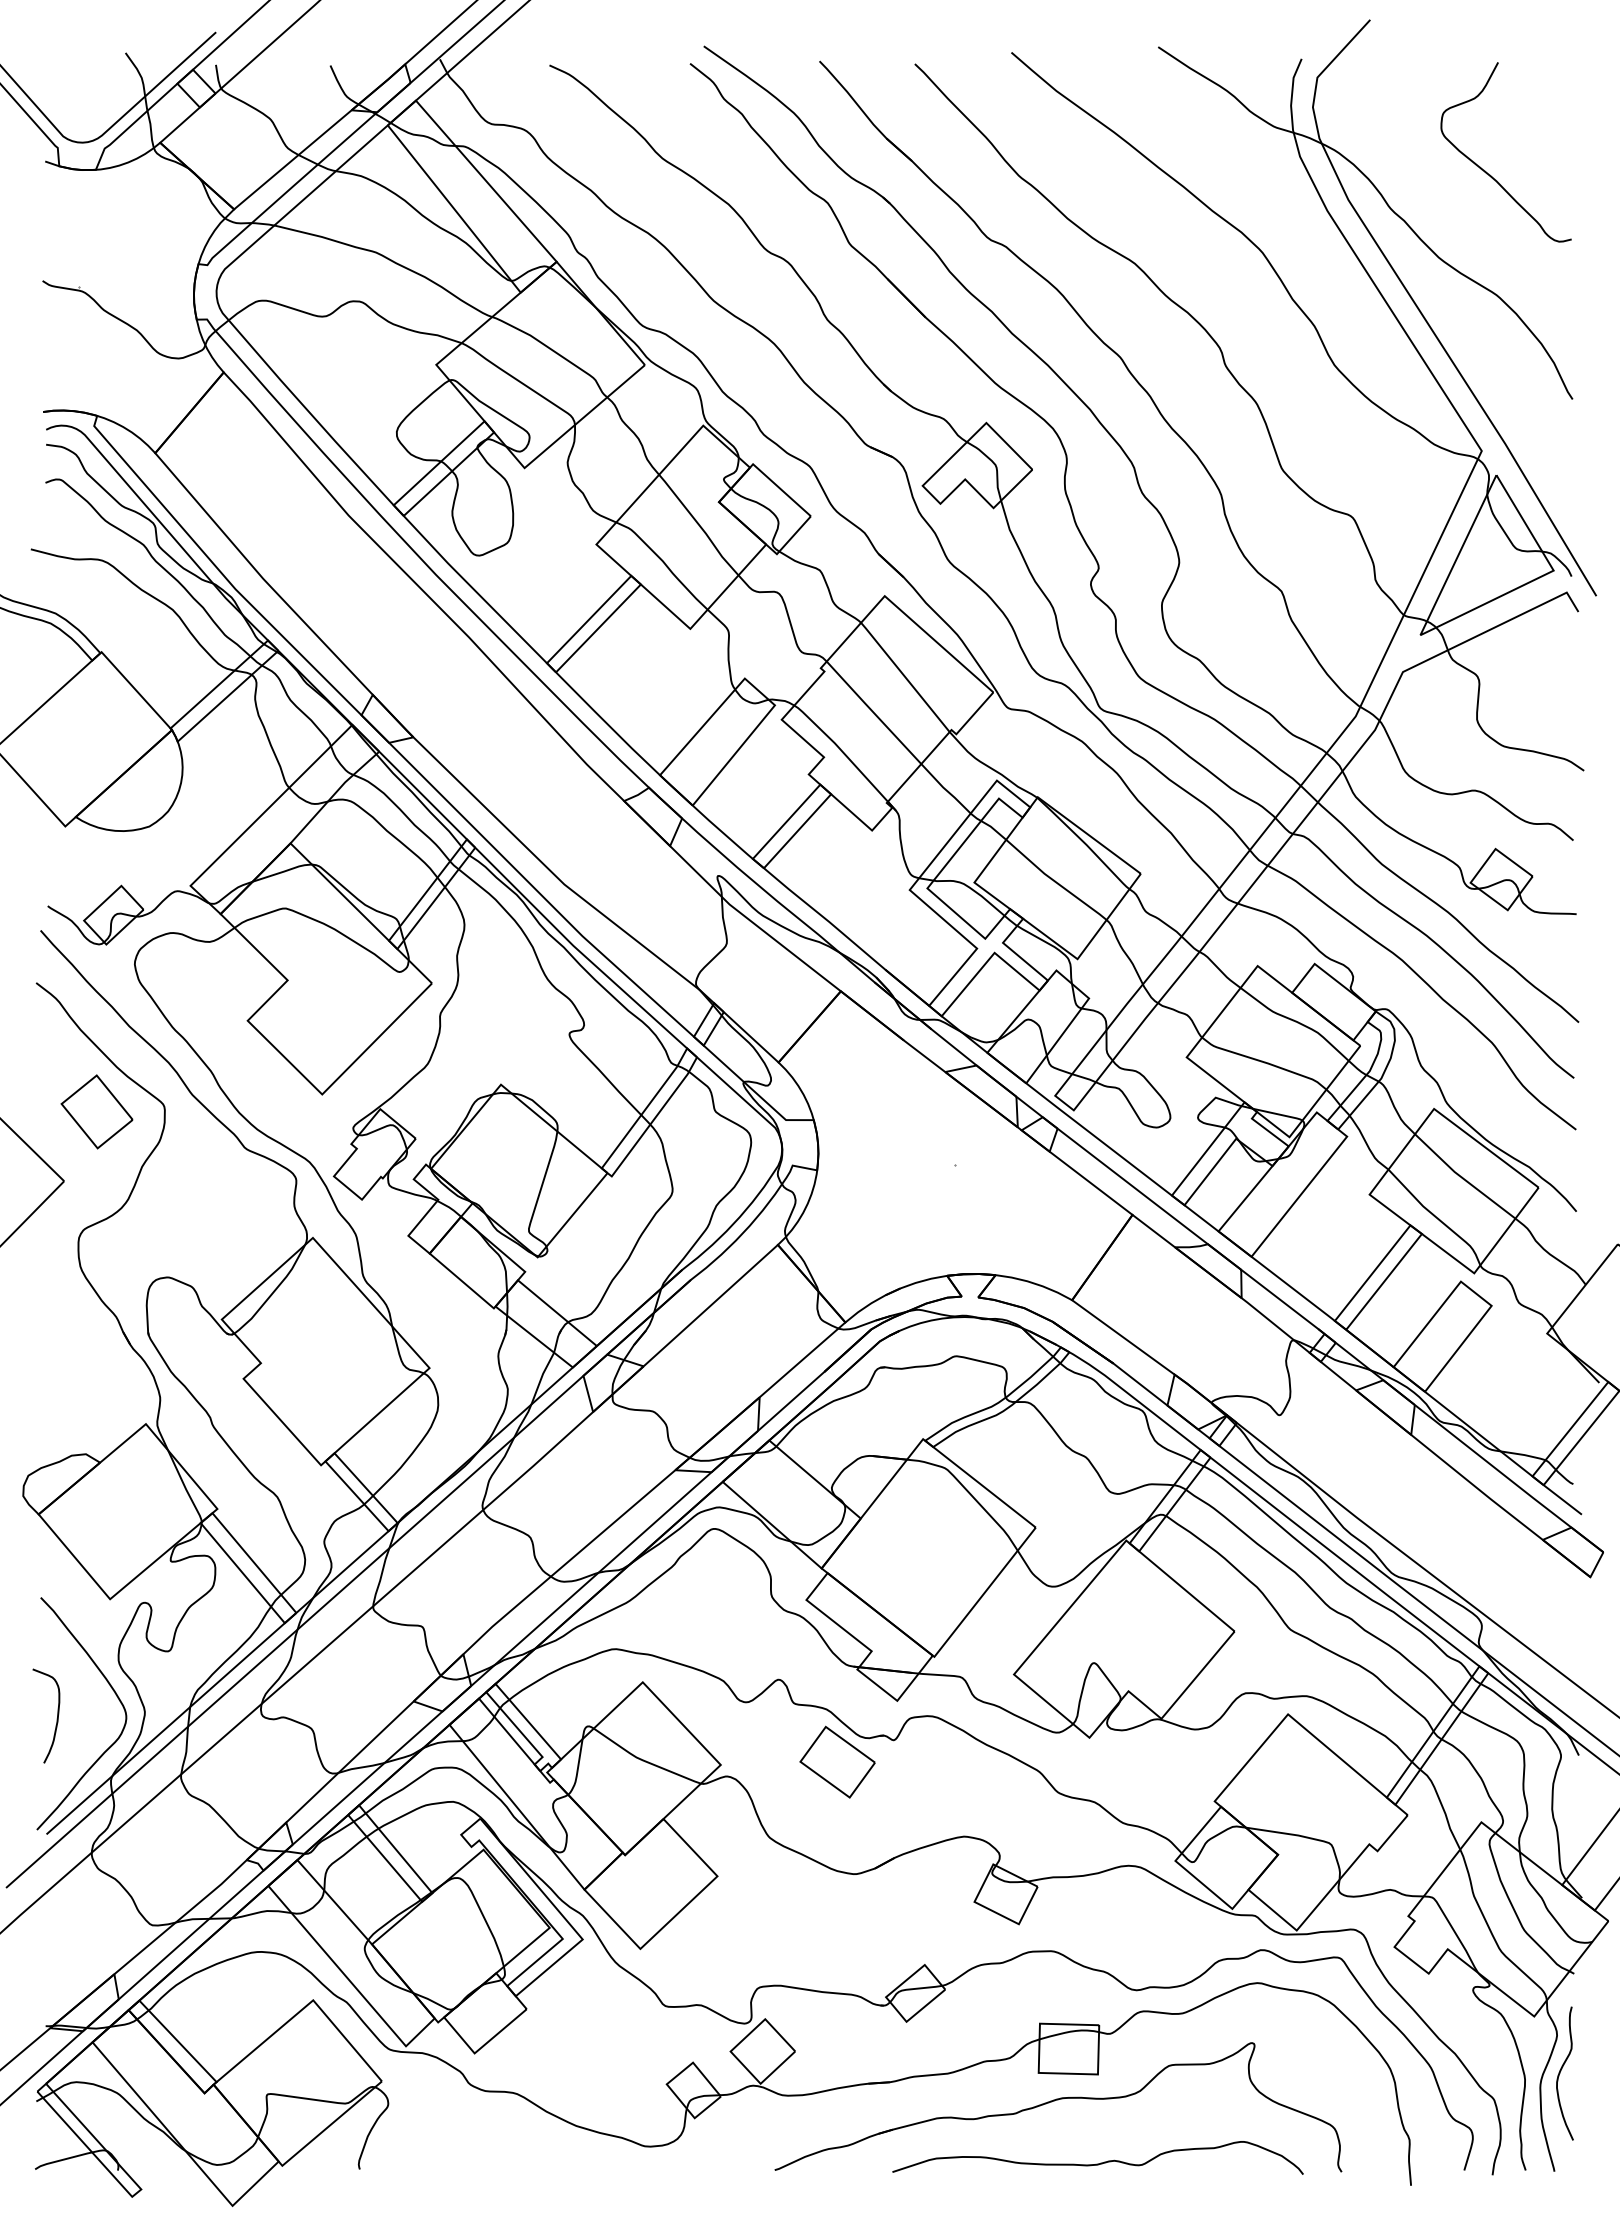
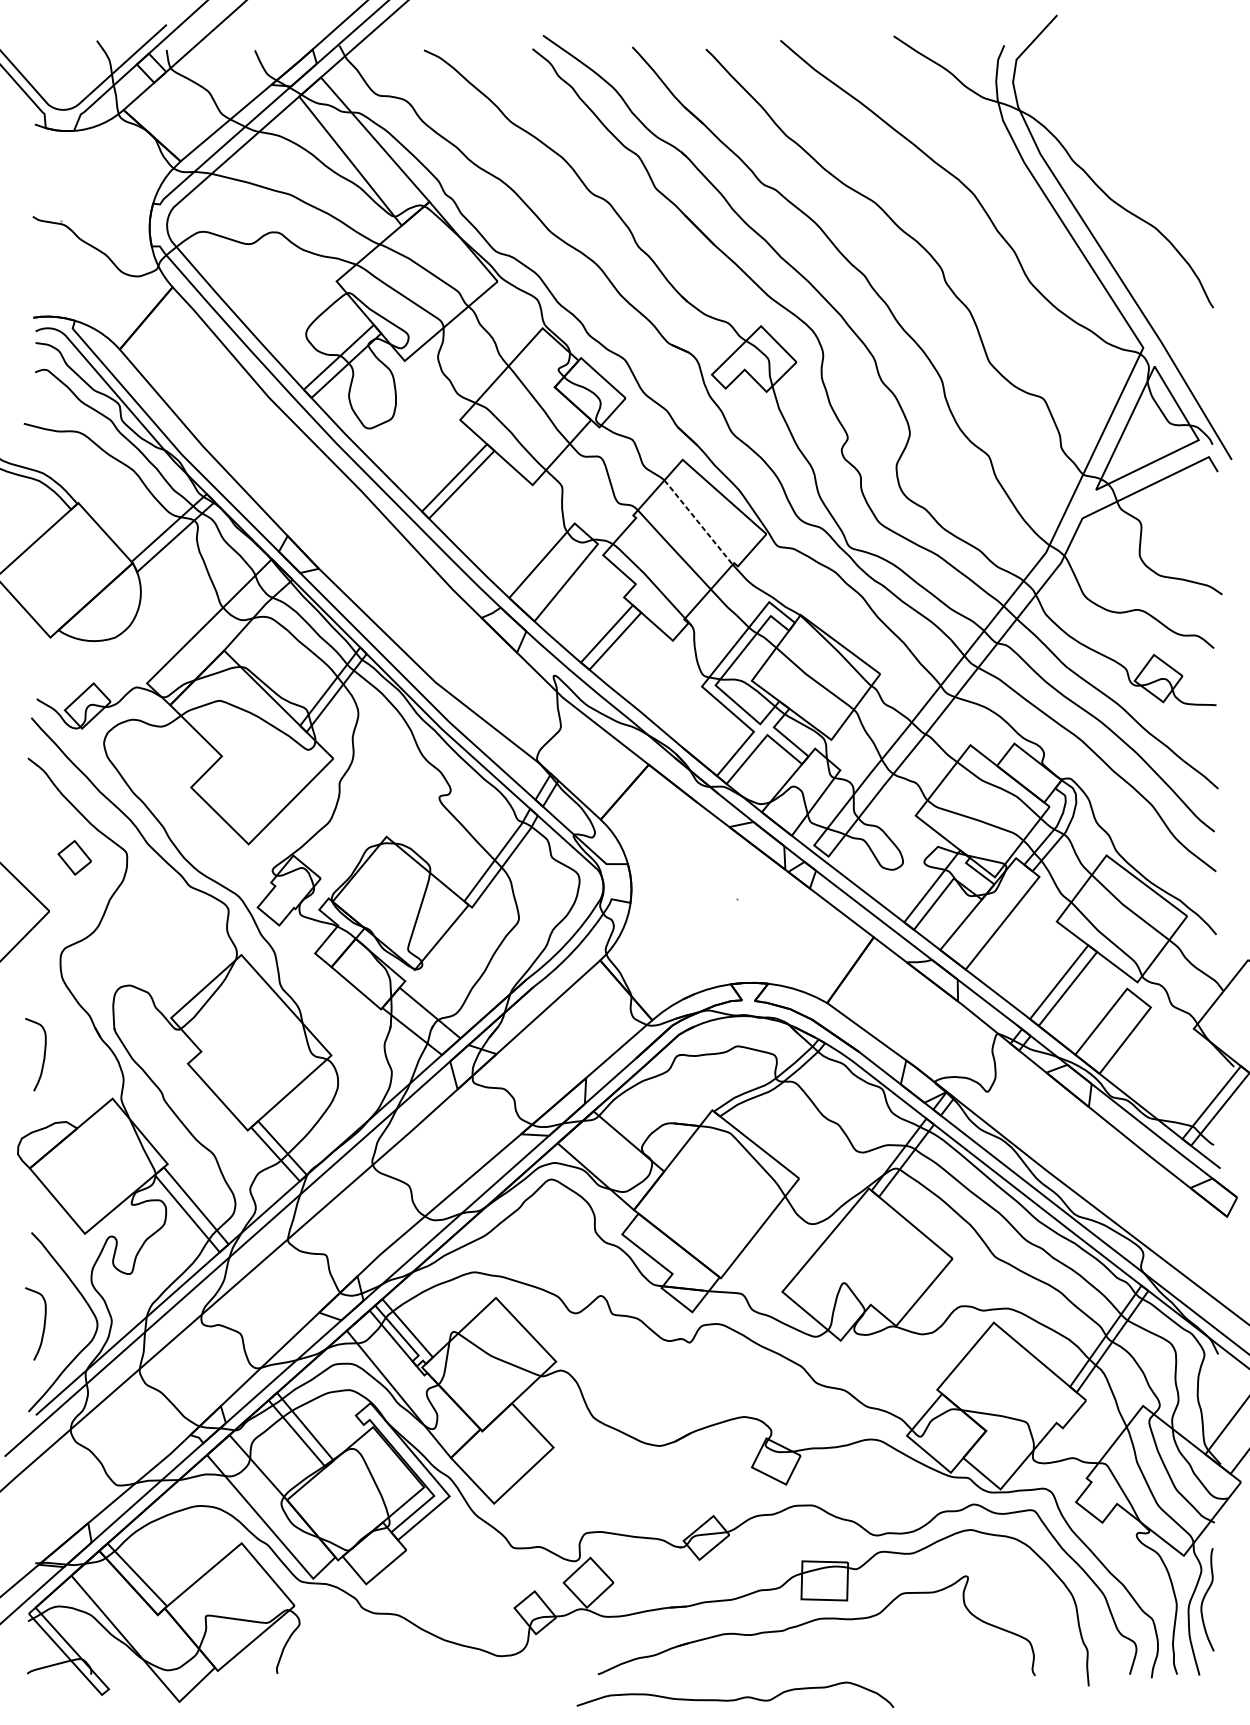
curve: (1490, 174) -> (1150, 134), removed
line: (905, 677) -> (698, 522), solid -> dashed
part: (96, 1111) -> (74, 857), size x0.6
curve: (56, 1369) -> (43, 1056), added
part: (837, 1761) -> (646, 1359), removed
curve: (1100, 2162) -> (737, 1698), moved

